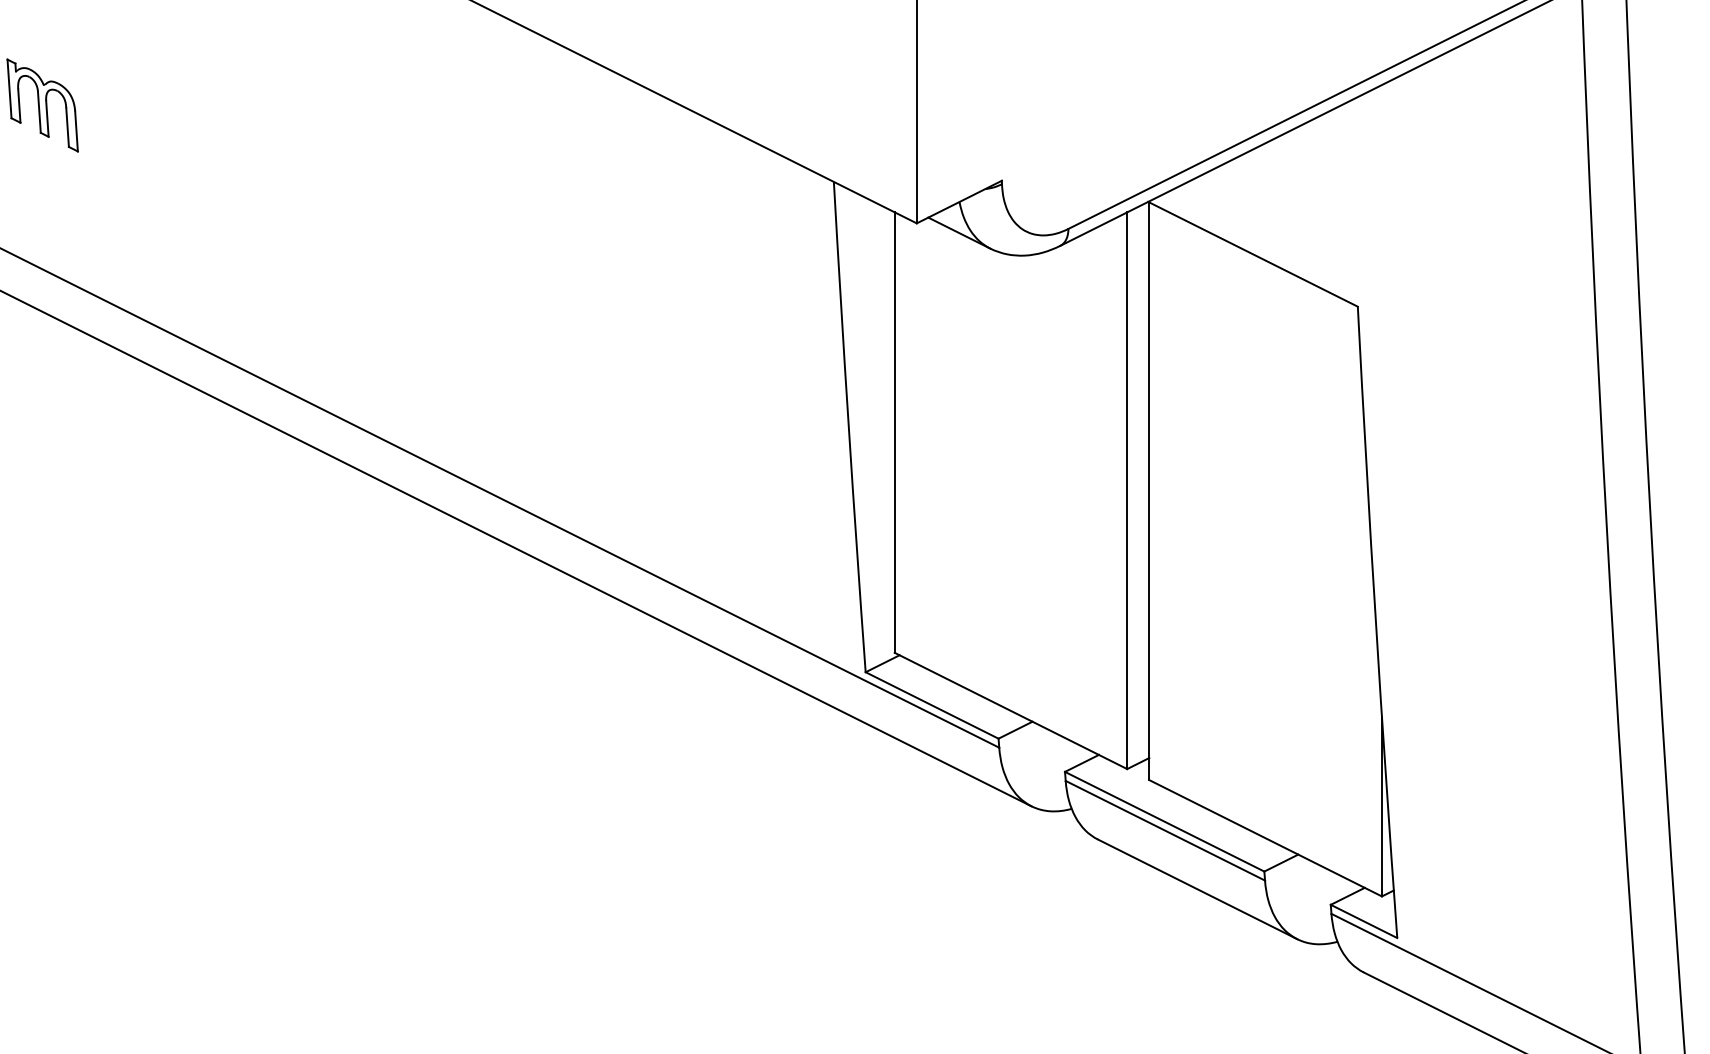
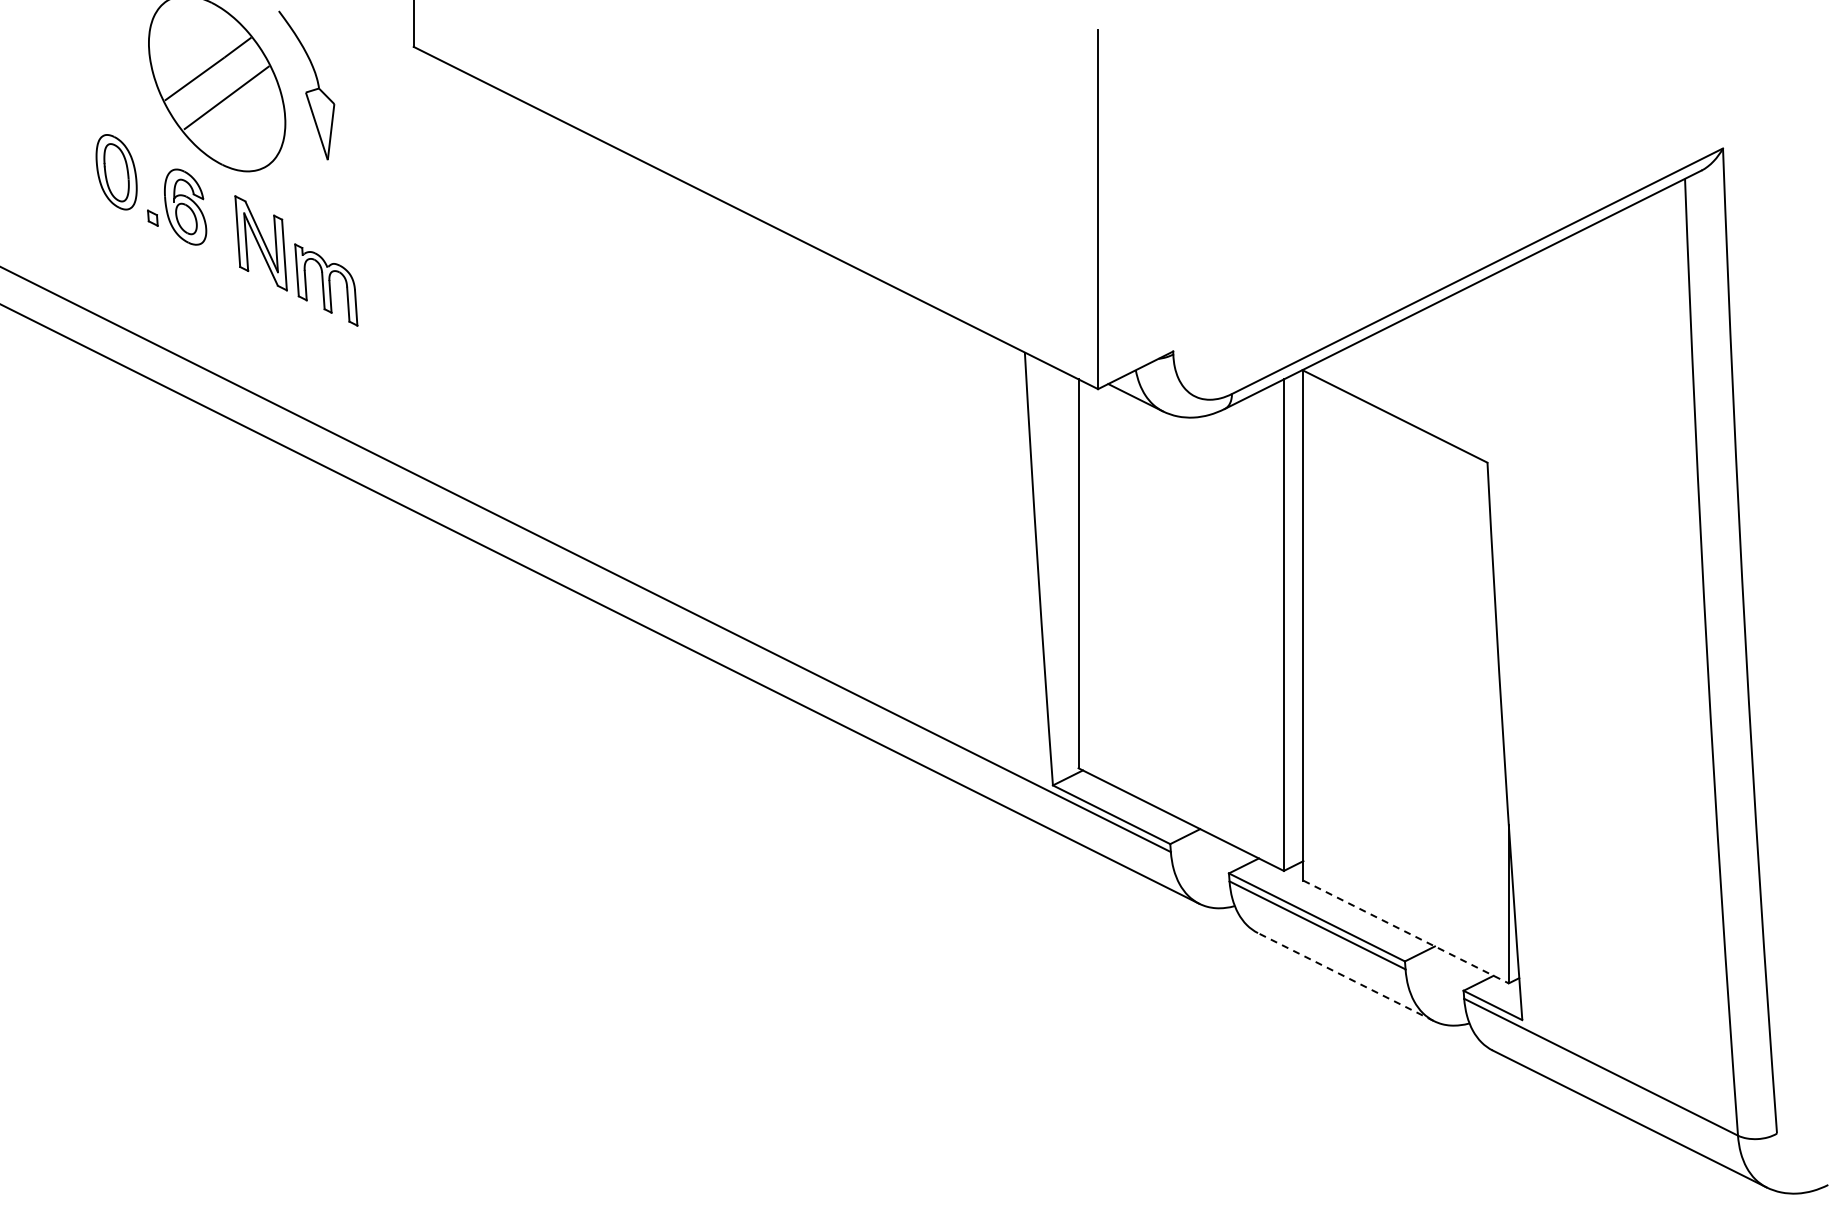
line: (1266, 838) -> (1406, 932), solid -> dashed
line: (1197, 888) -> (1345, 976), solid -> dashed

